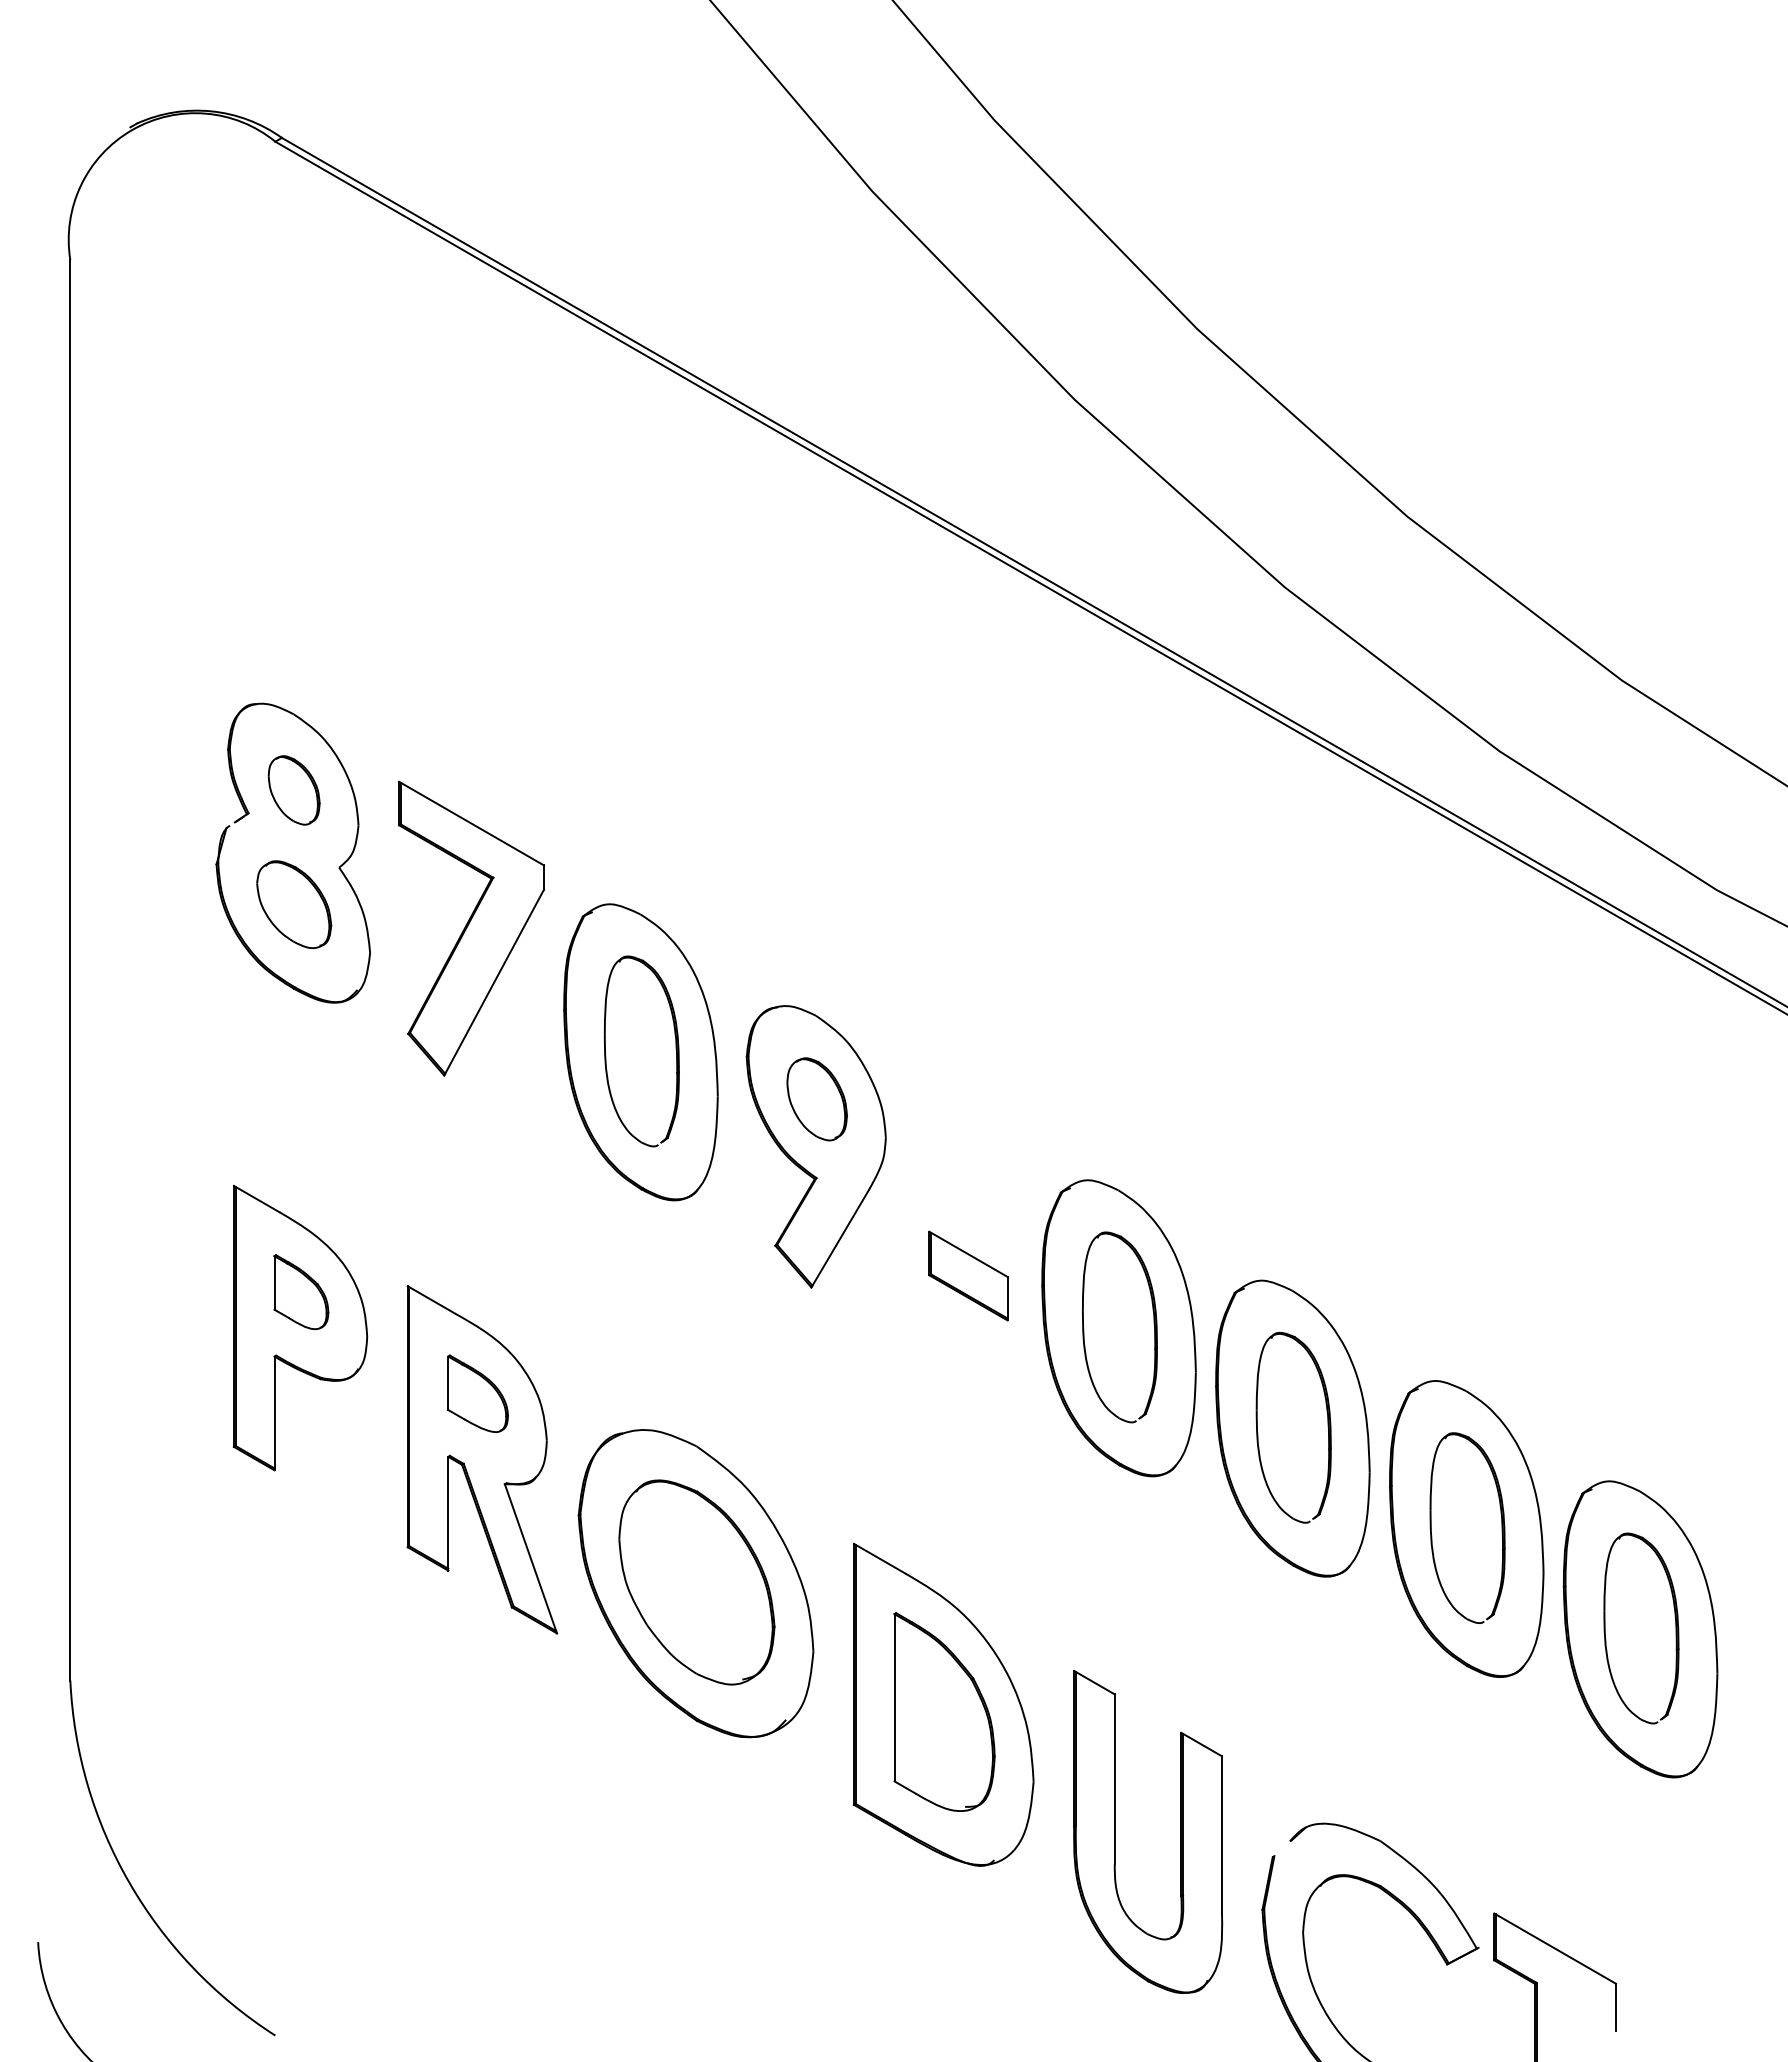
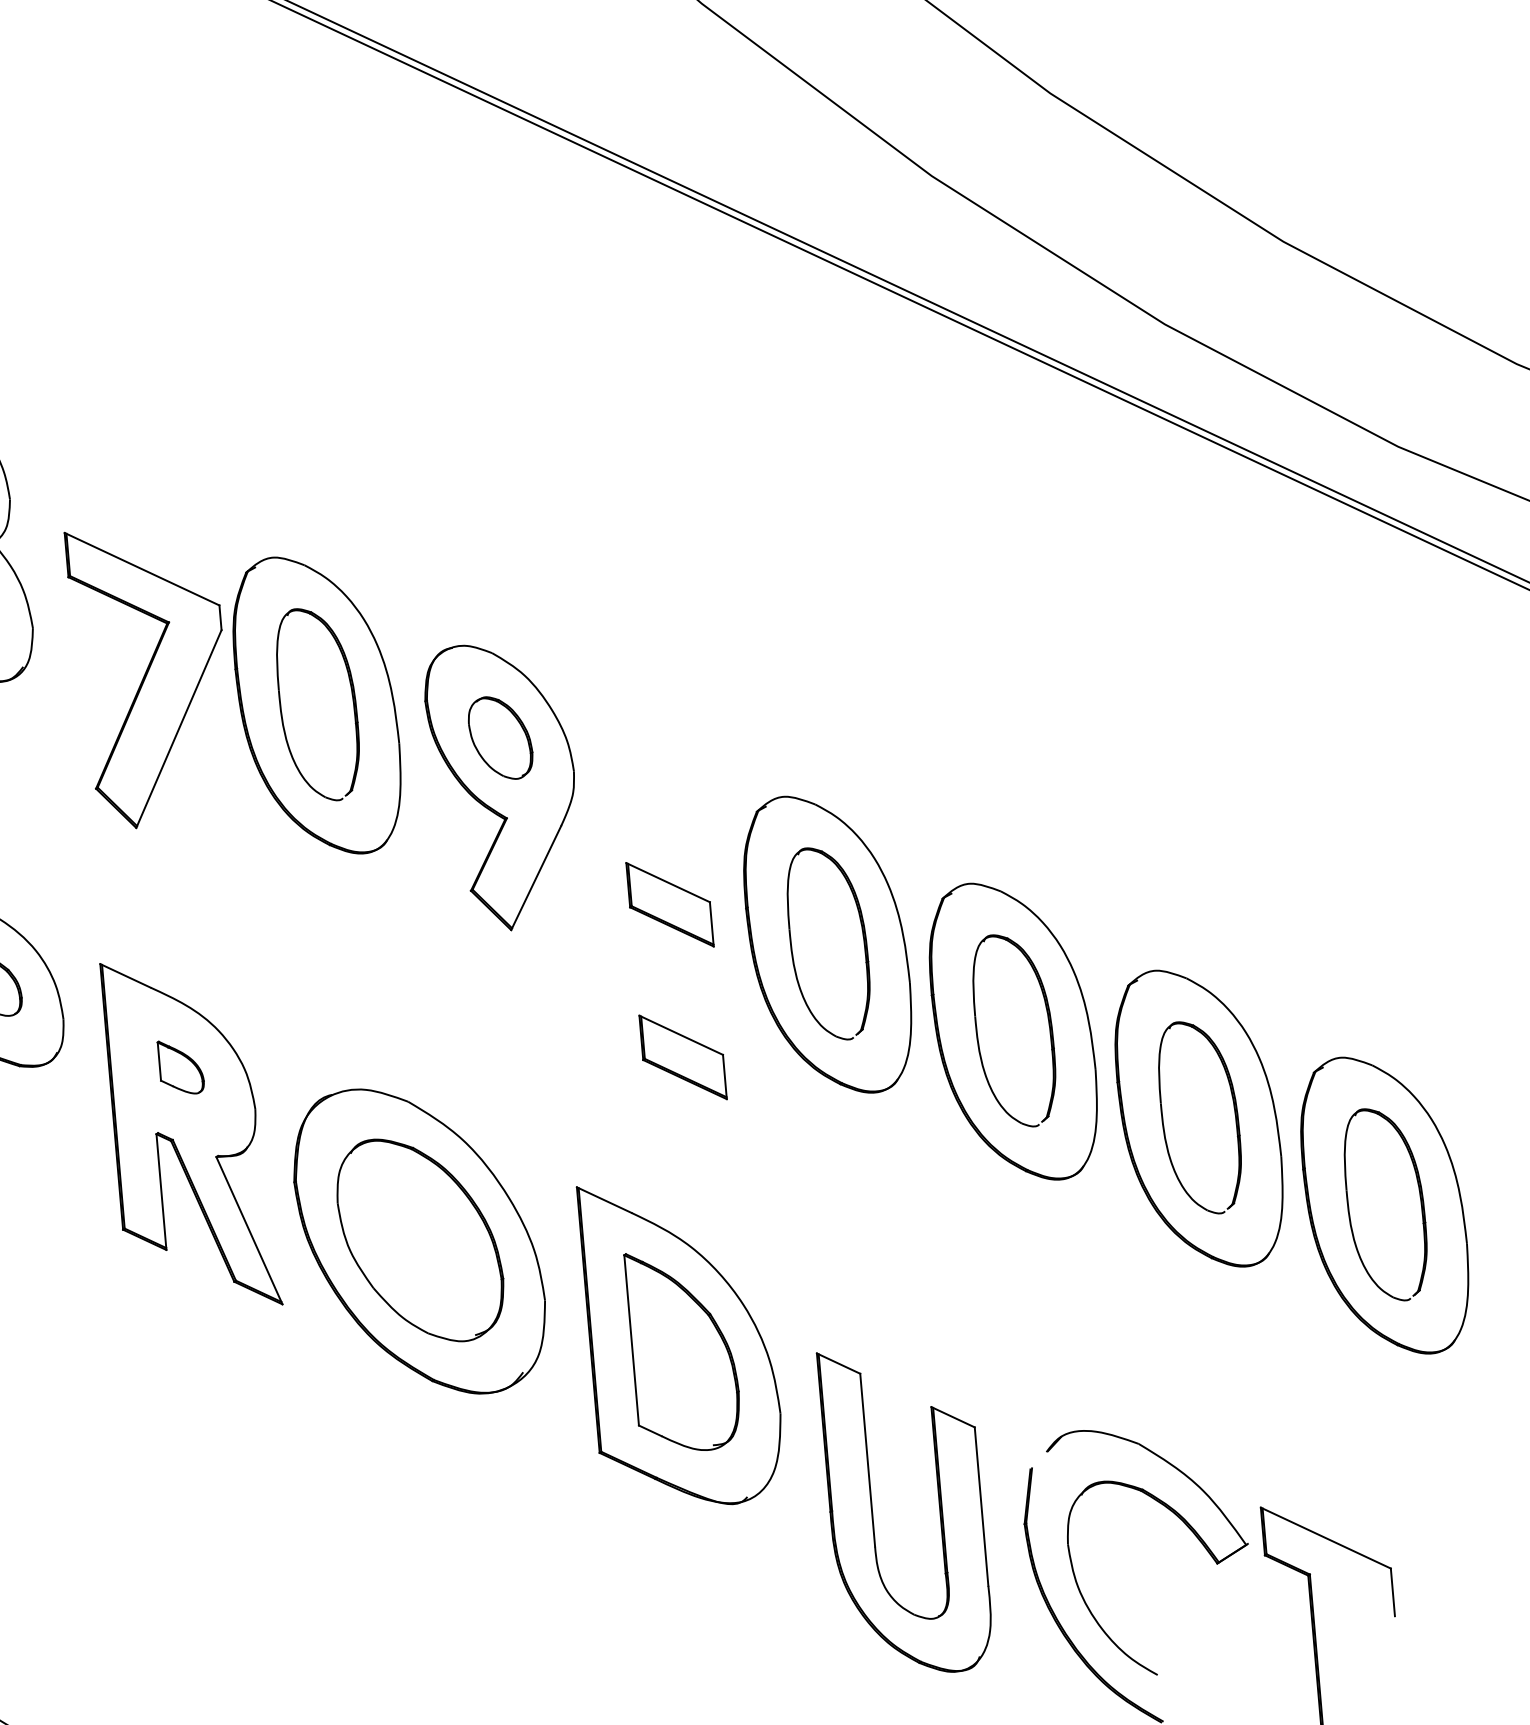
part: (471, 928) -> (151, 675), moved
part: (477, 1393) -> (180, 1067), size x0.7
part: (968, 1425) -> (683, 1056), added
part: (1180, 1831) -> (939, 1507), moved

